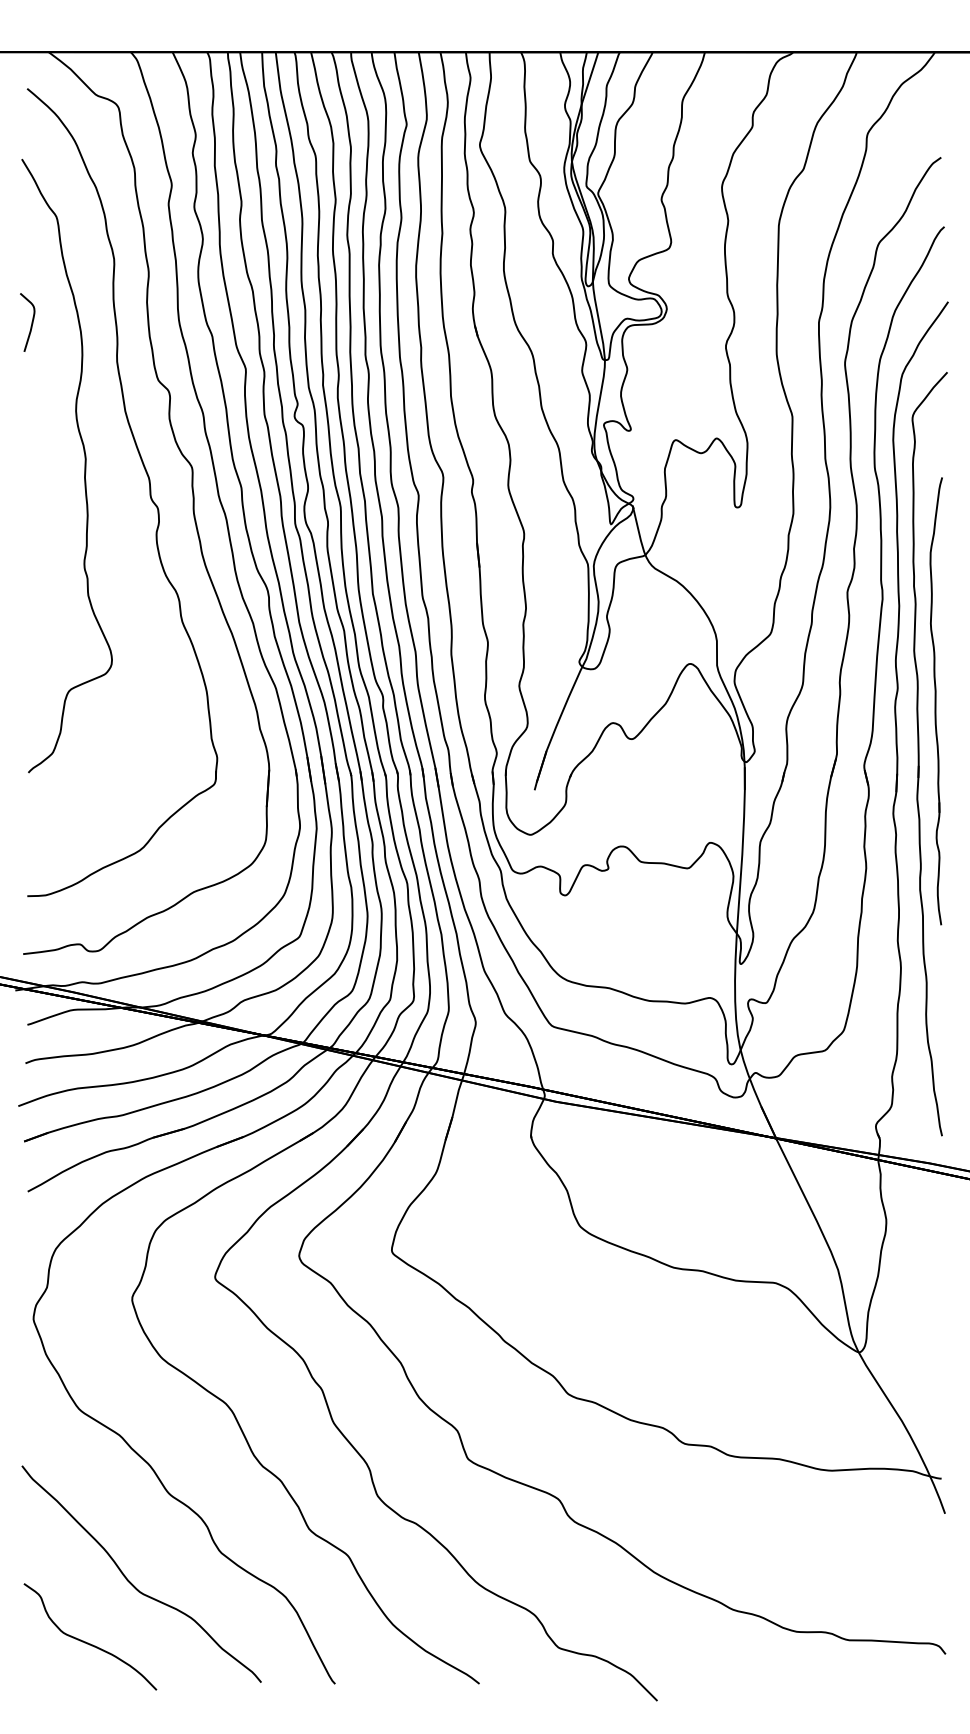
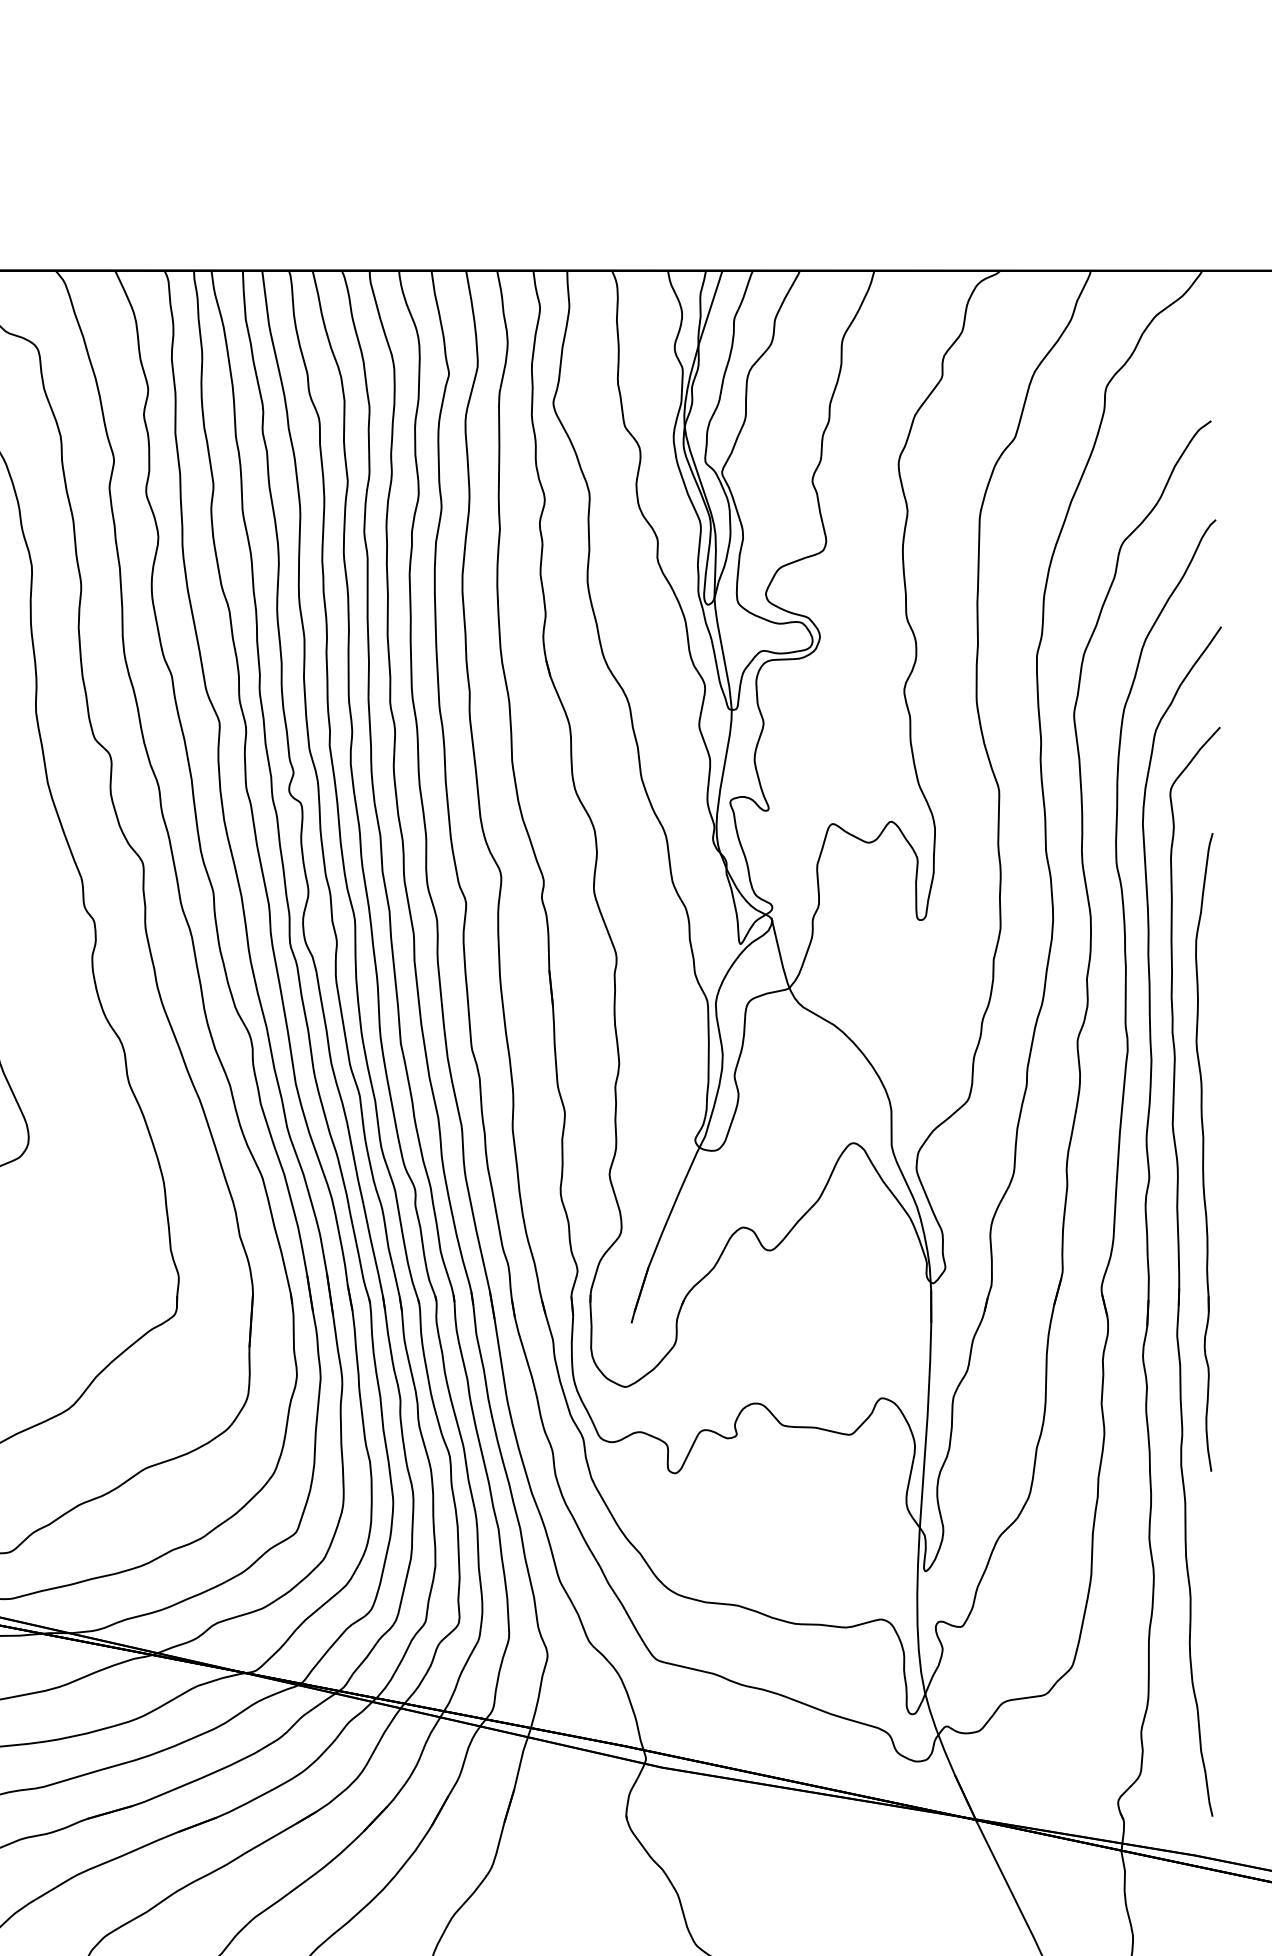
part: (935, 701) -> (1203, 1152), moved

